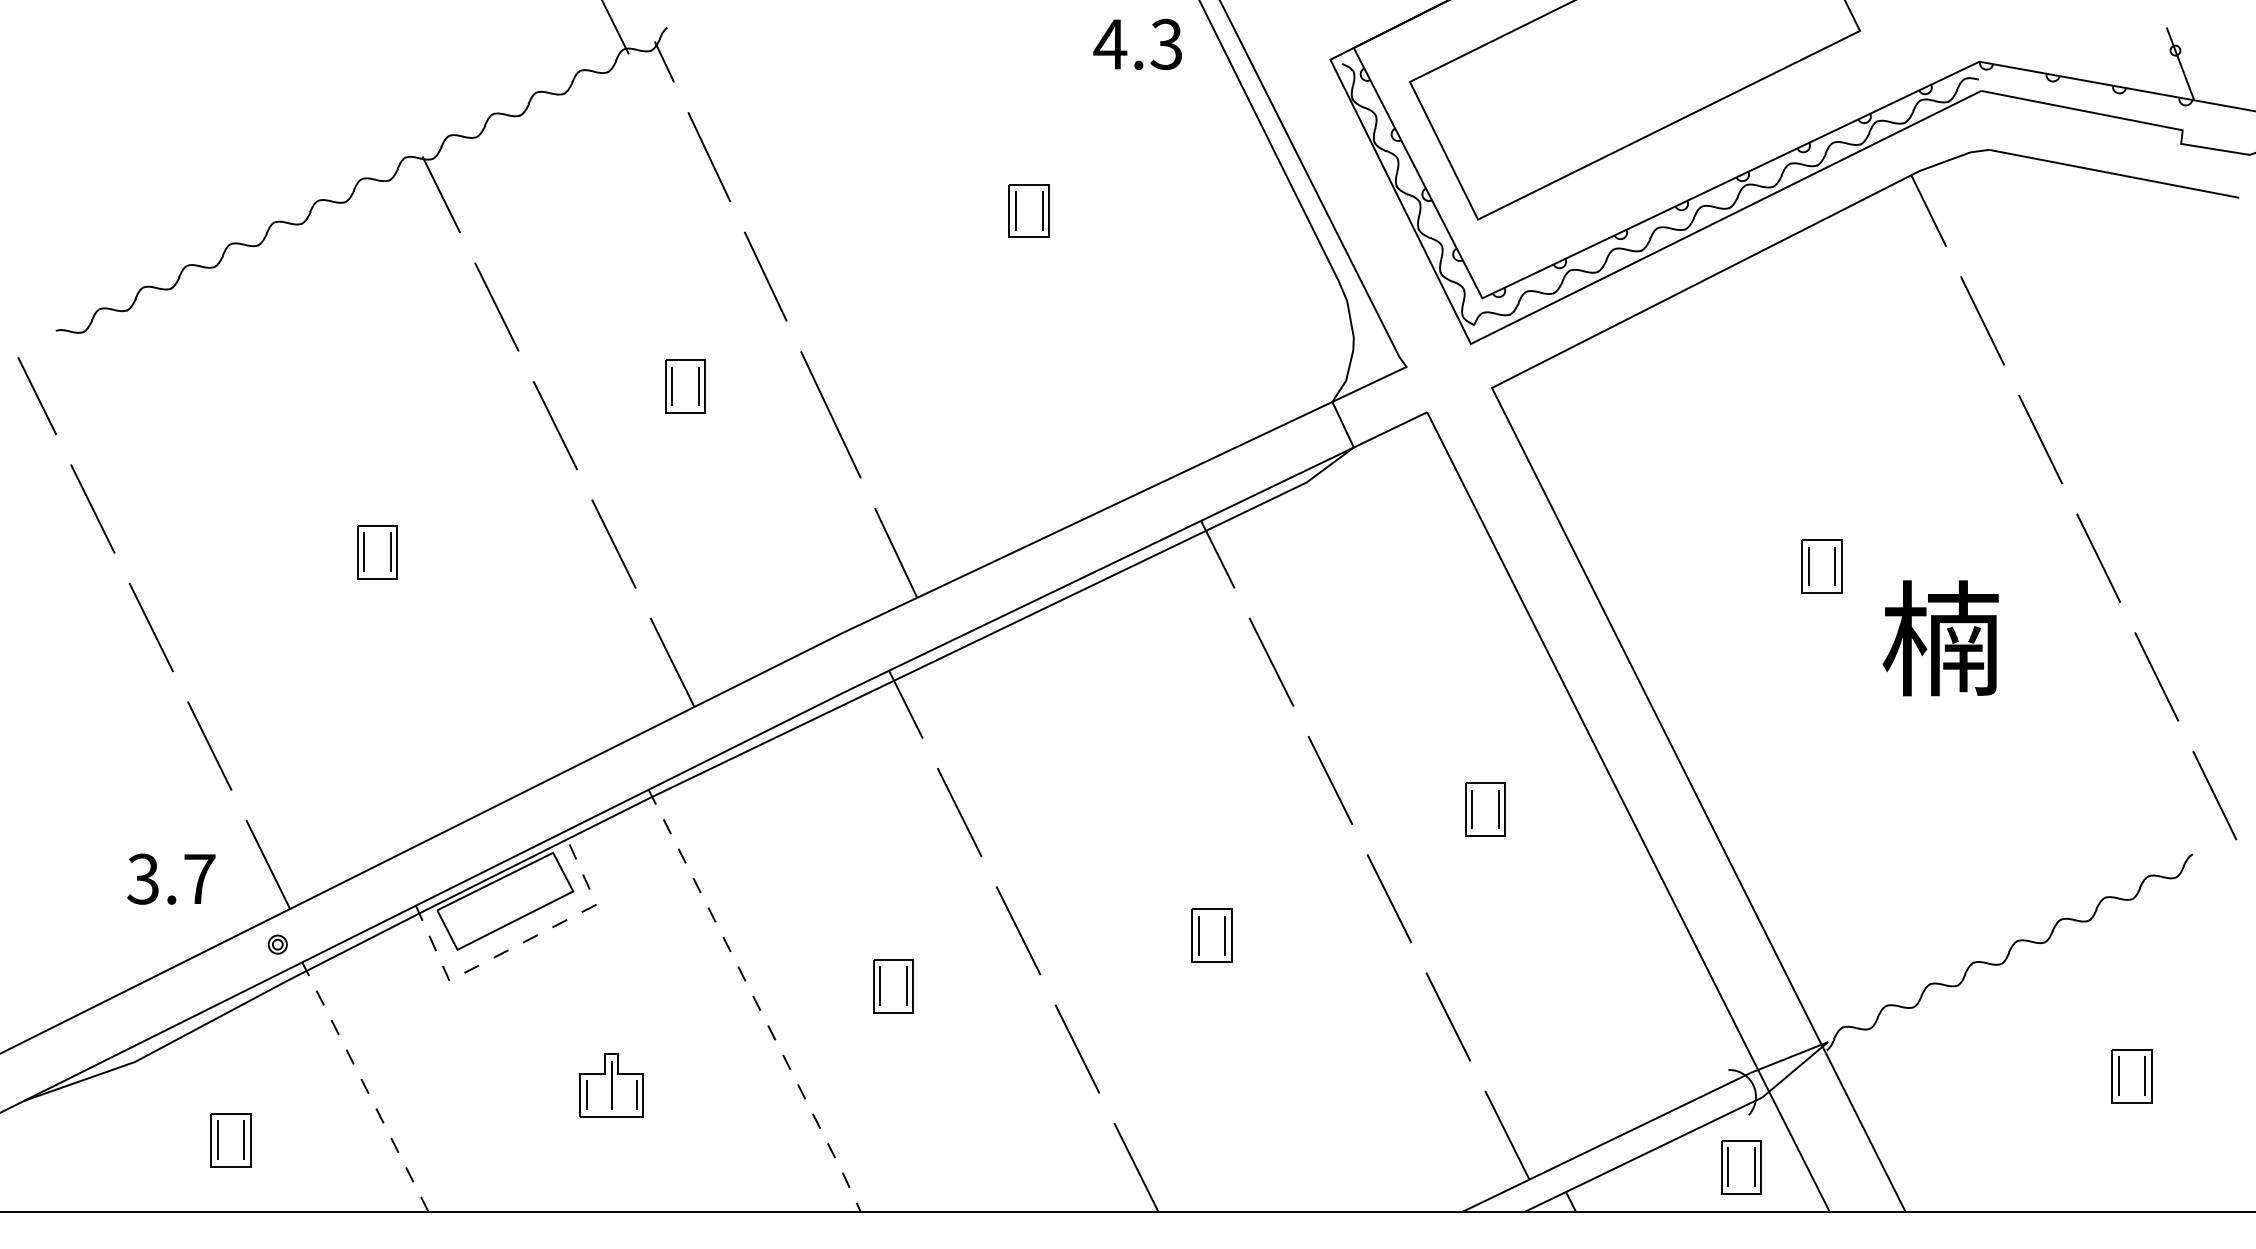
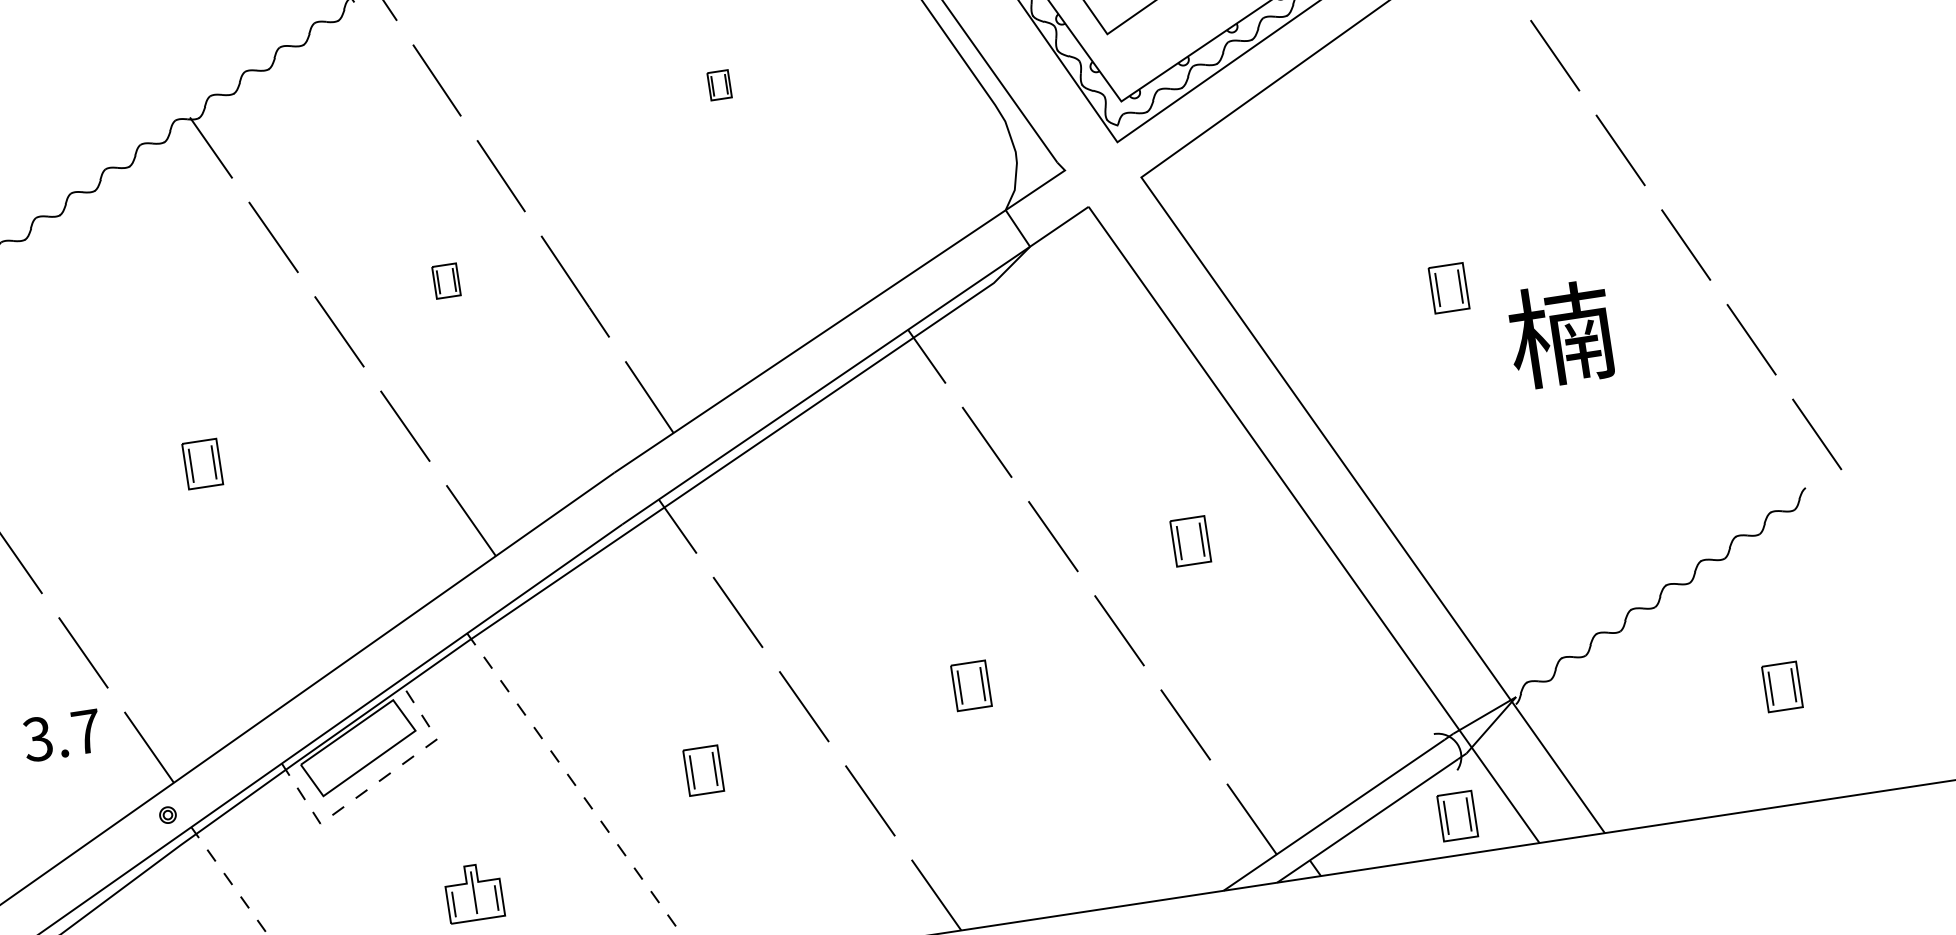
part: (1028, 210) -> (718, 84), size x0.6
part: (685, 386) -> (446, 281), size x0.7
text: (171, 878) -> (62, 734), moved

